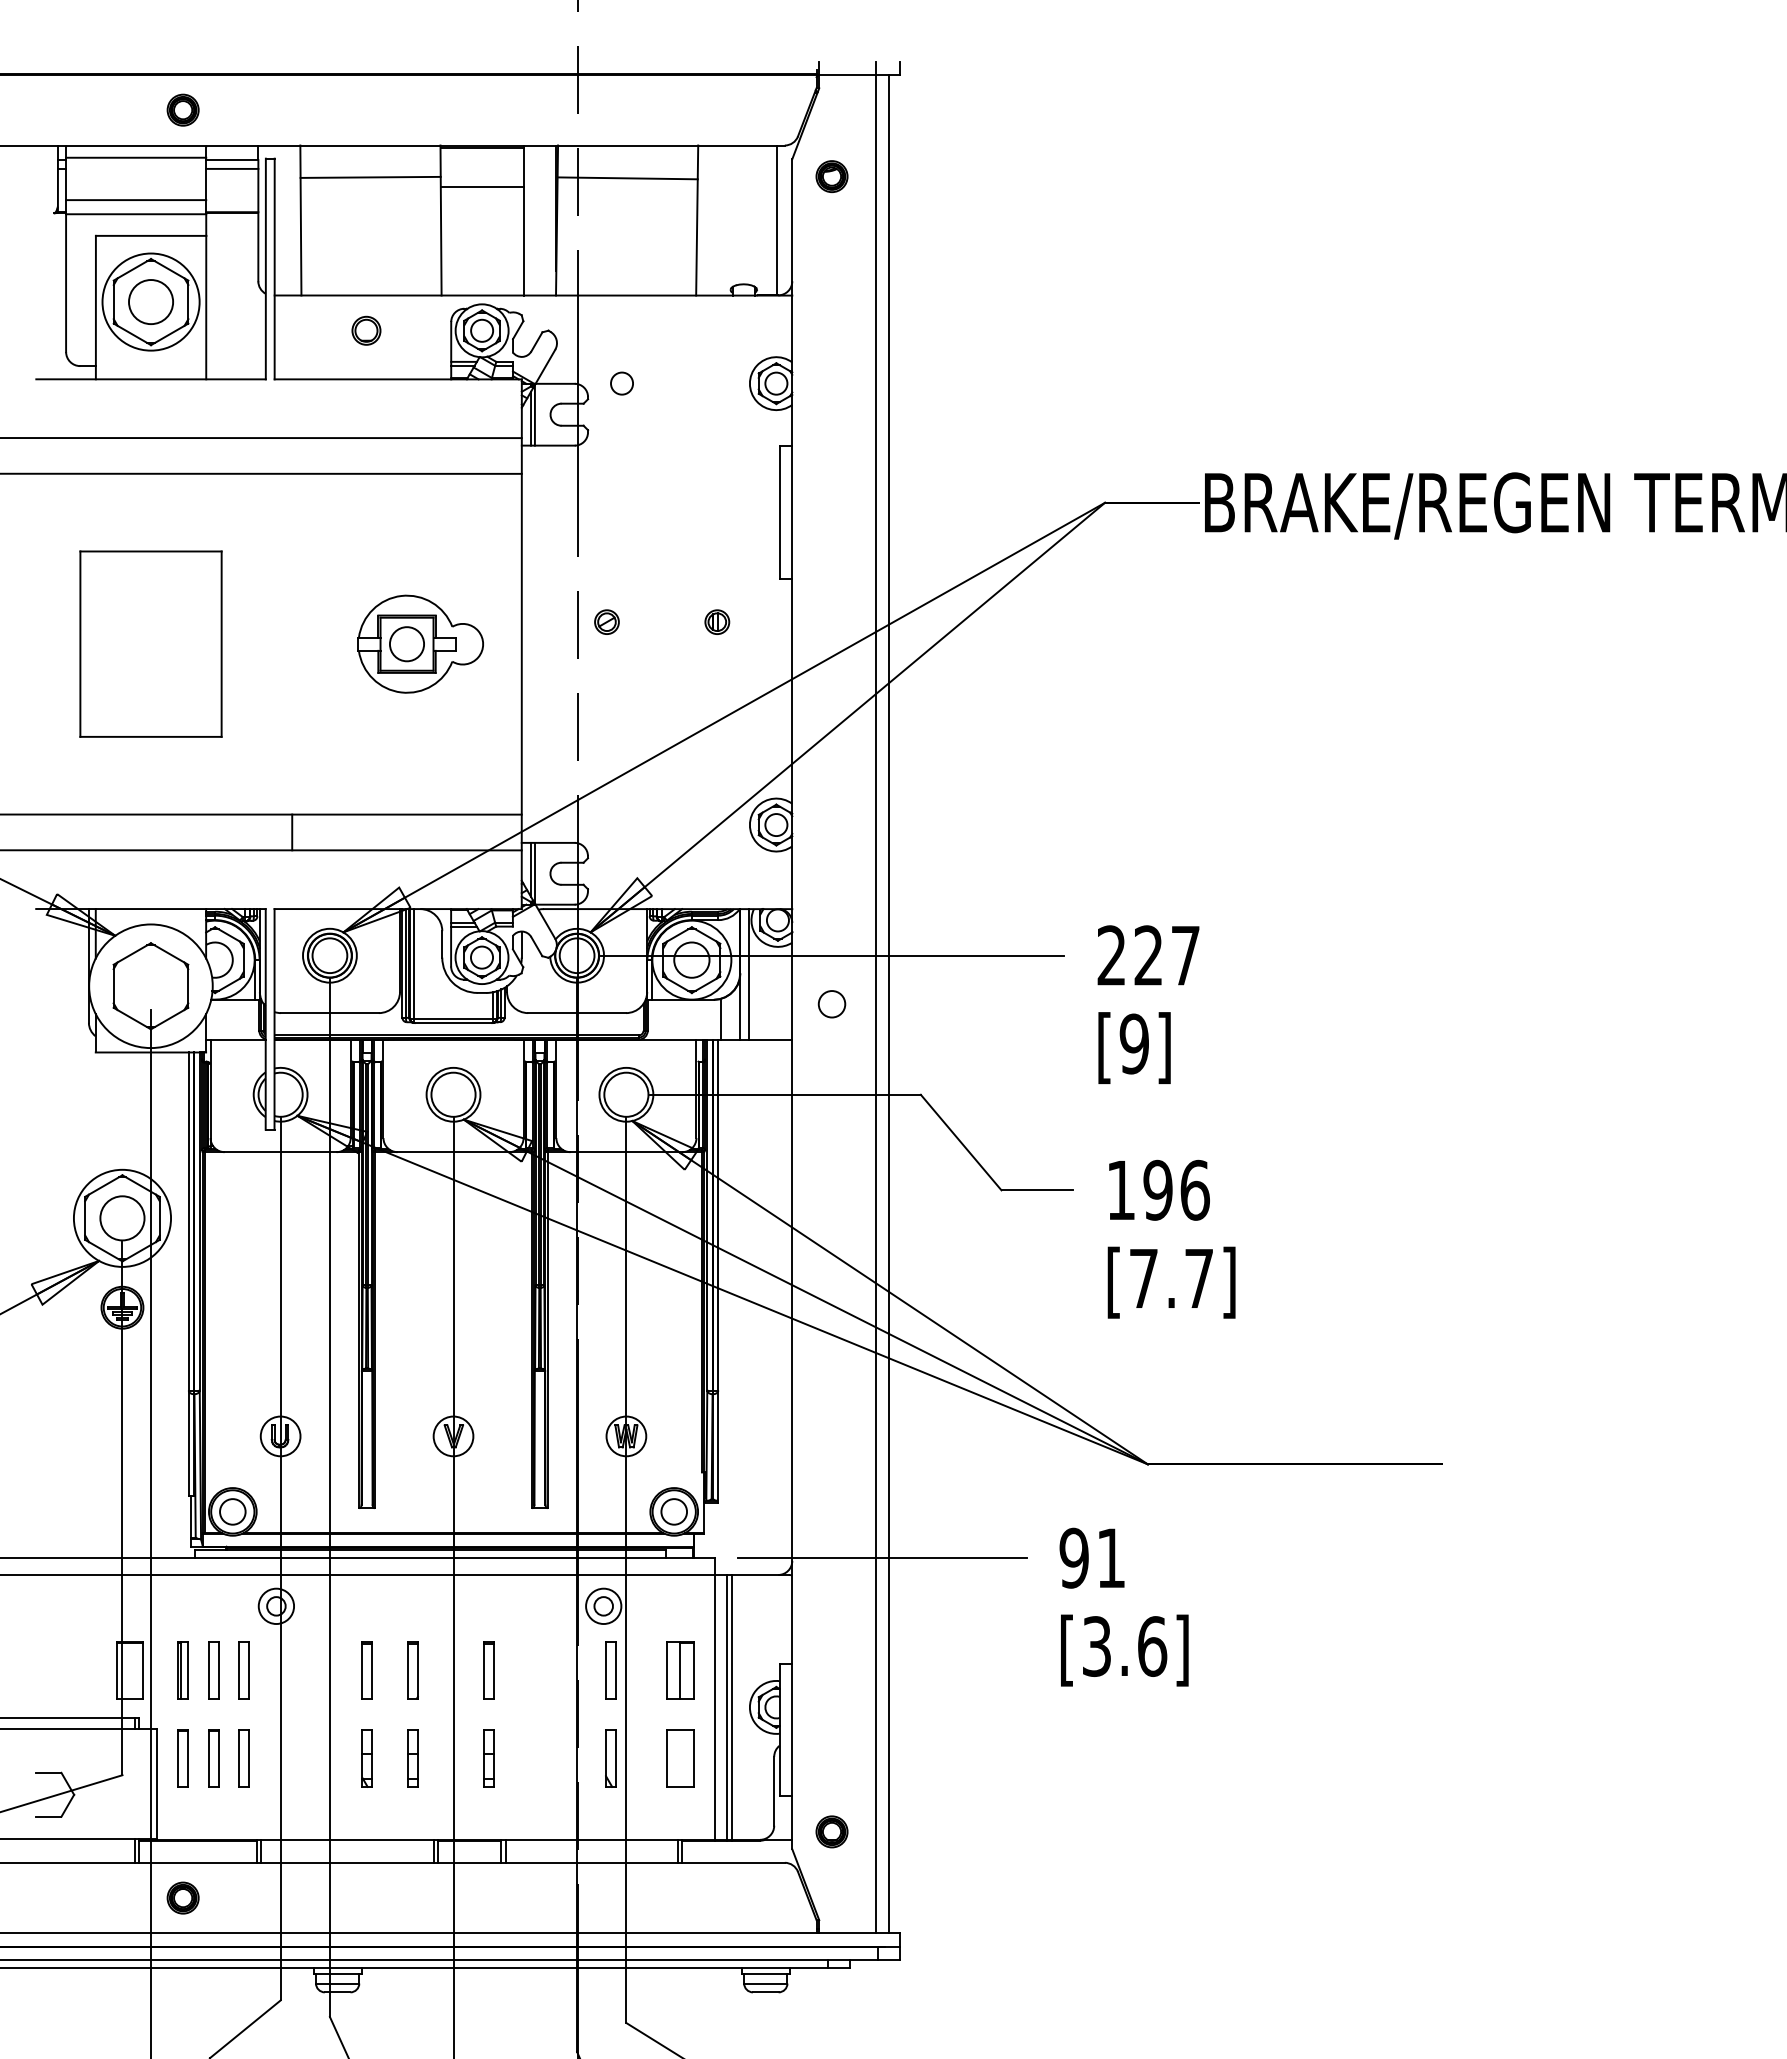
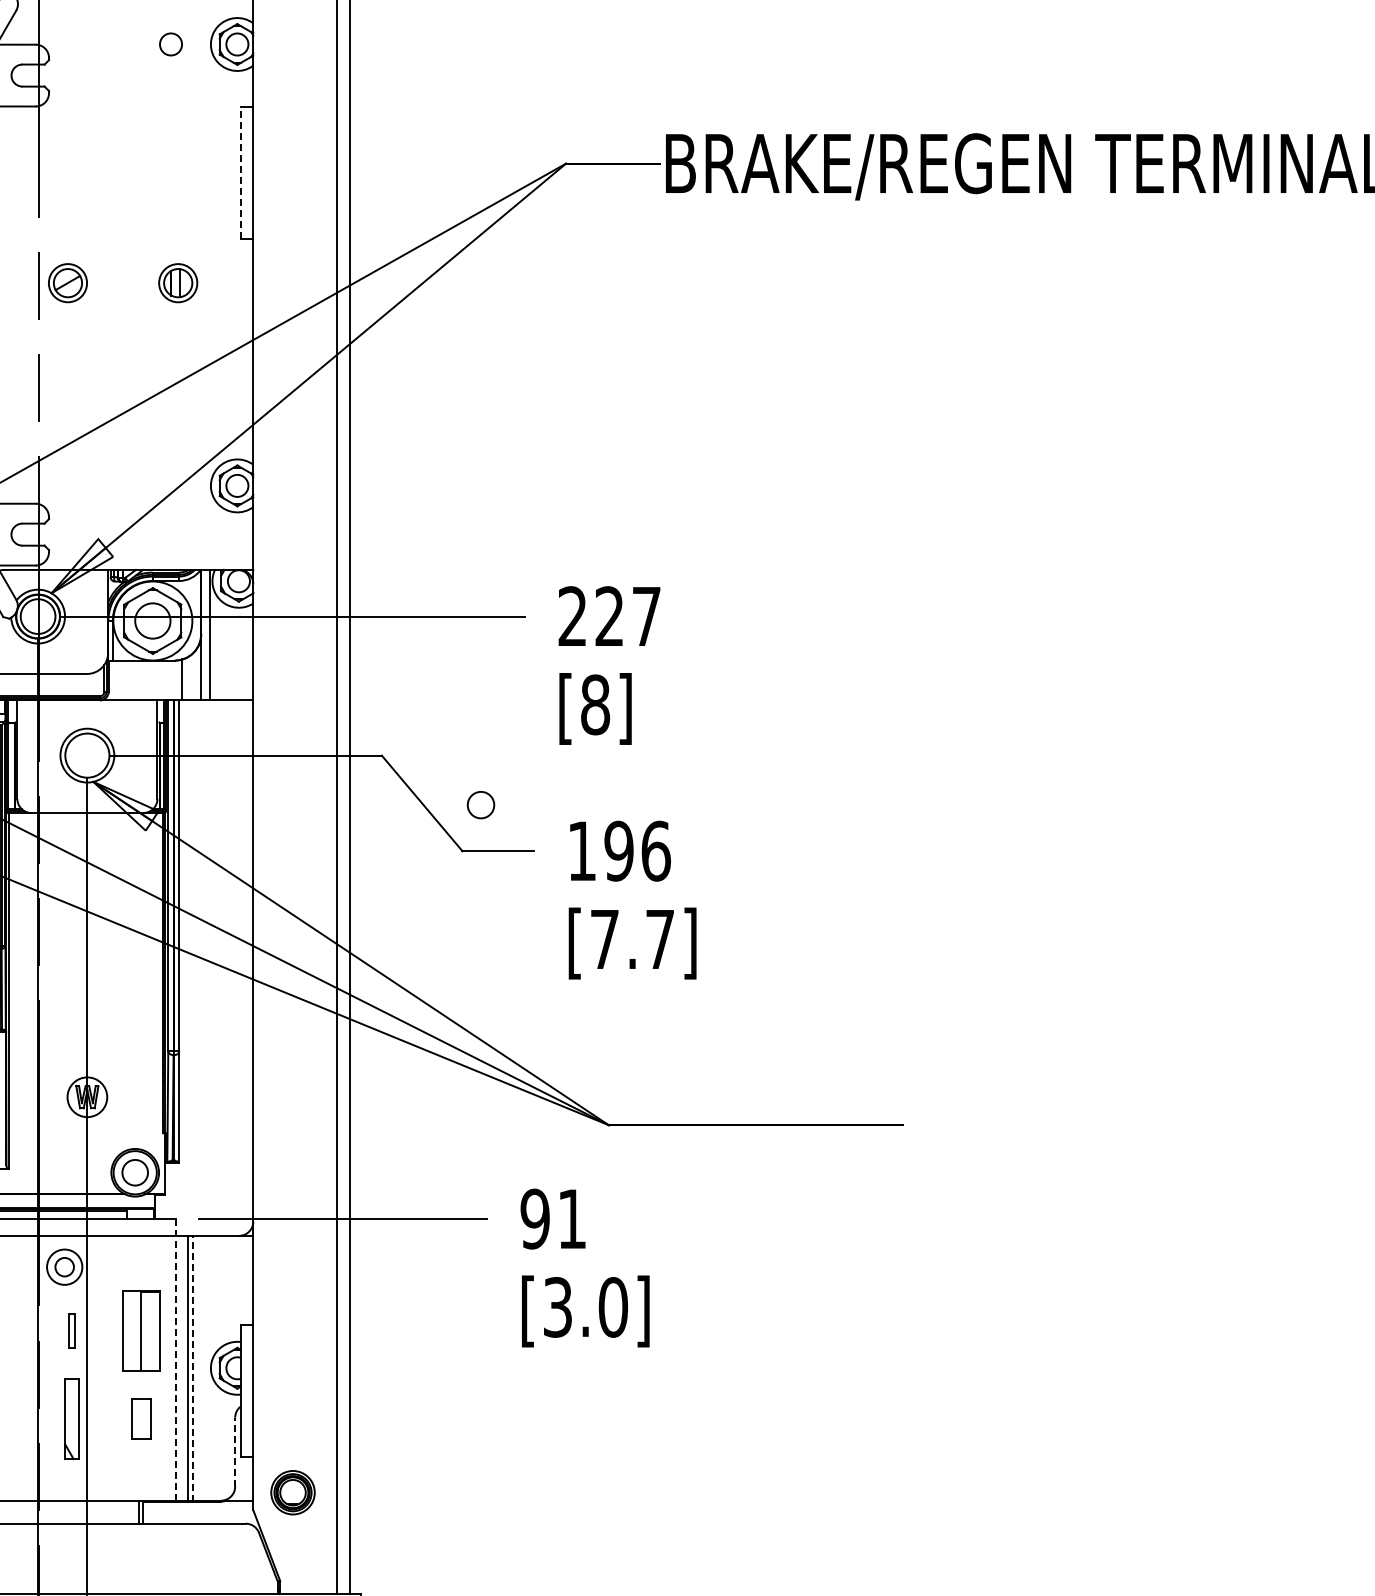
circle: (621, 383) -> (170, 44), moved
line: (779, 511) -> (240, 172), solid -> dashed
part: (606, 621) -> (67, 282), size x1.6
part: (717, 621) -> (178, 282), size x1.6
circle: (831, 1004) -> (480, 805), moved
text: (1134, 1043) -> (595, 704), [9] -> [8]
text: (1152, 1646) -> (613, 1307), [3.6] -> [3.0]
part: (610, 1670) -> (71, 1331), size x0.6
part: (680, 1670) -> (141, 1331), size x1.4
line: (714, 1699) -> (175, 1360), solid -> dashed
line: (731, 1707) -> (192, 1368), solid -> dashed
part: (610, 1758) -> (71, 1419), size x1.4
part: (680, 1758) -> (141, 1419), size x0.7
line: (774, 1790) -> (235, 1451), solid -> dashed
part: (831, 1831) -> (292, 1492), size x1.4

